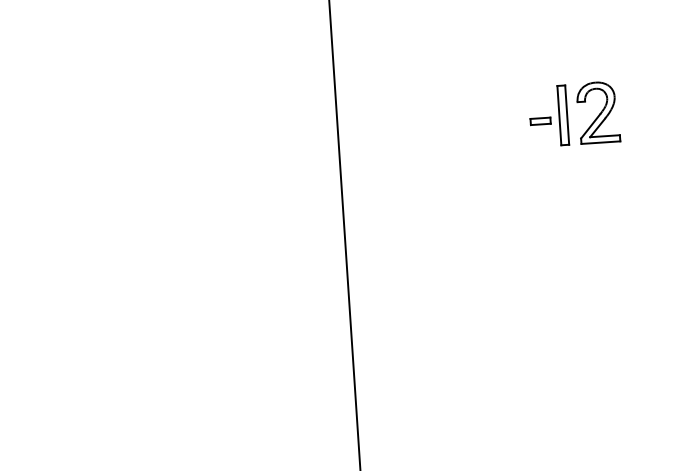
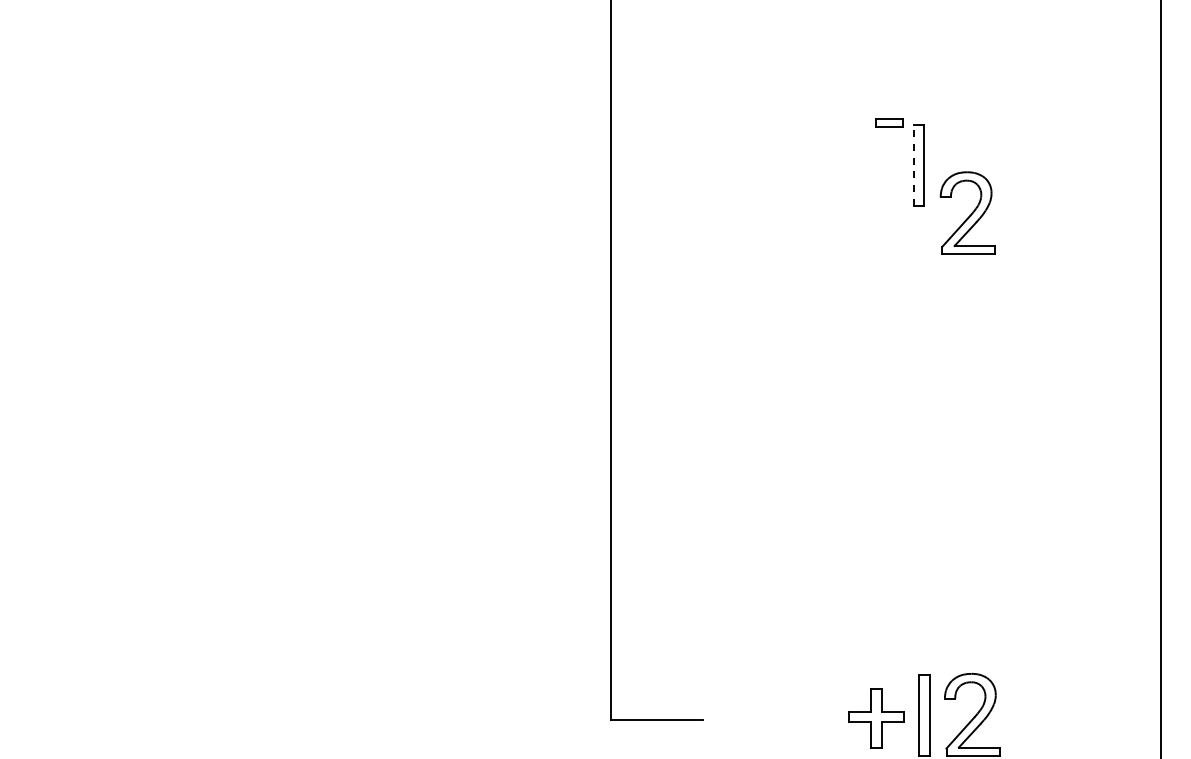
part: (597, 112) -> (967, 212), moved
line: (559, 115) -> (913, 165), solid -> dashed
part: (540, 121) -> (889, 122), moved

